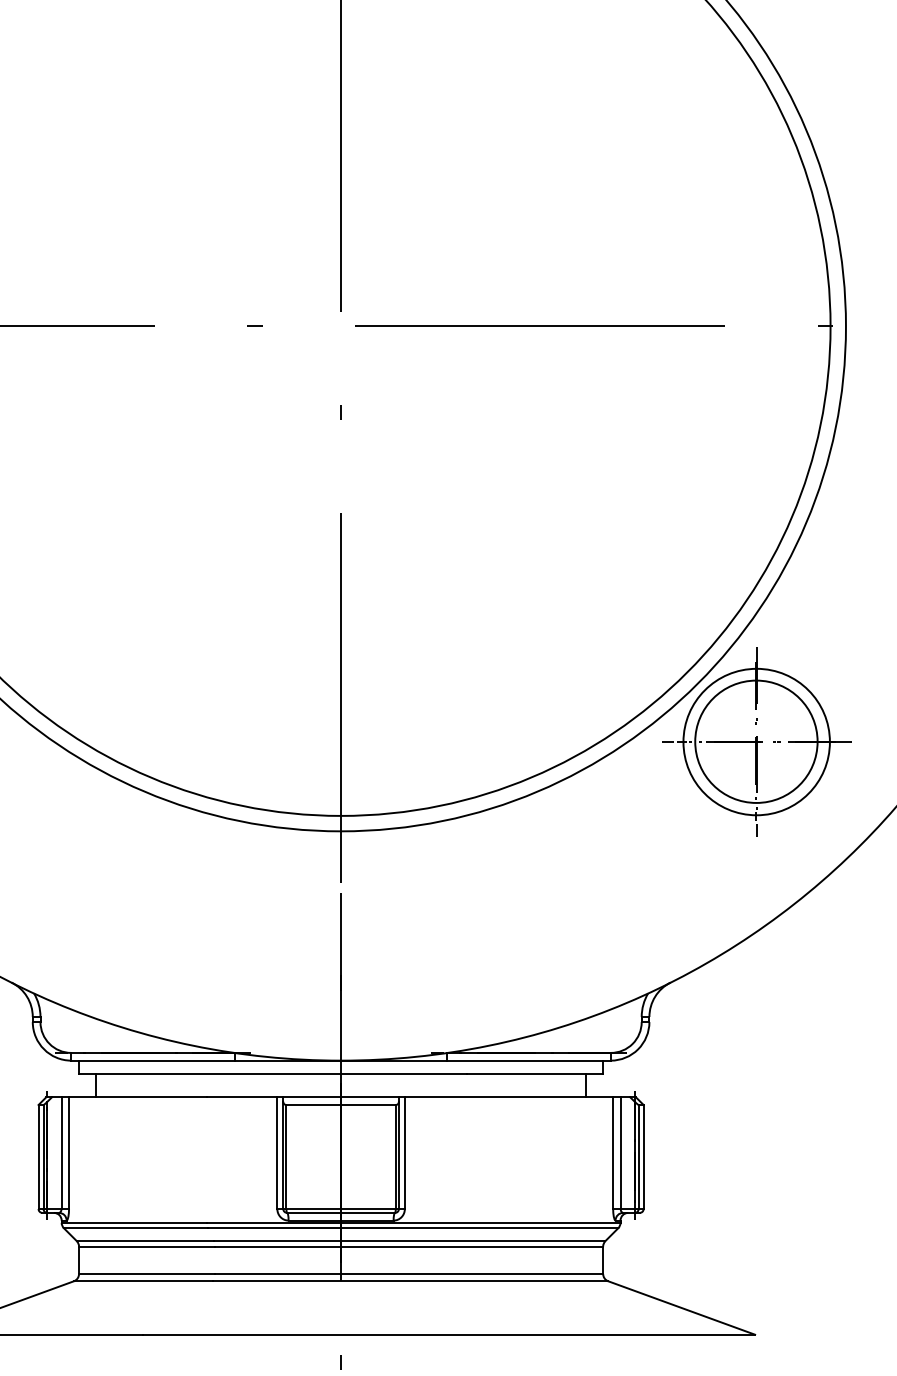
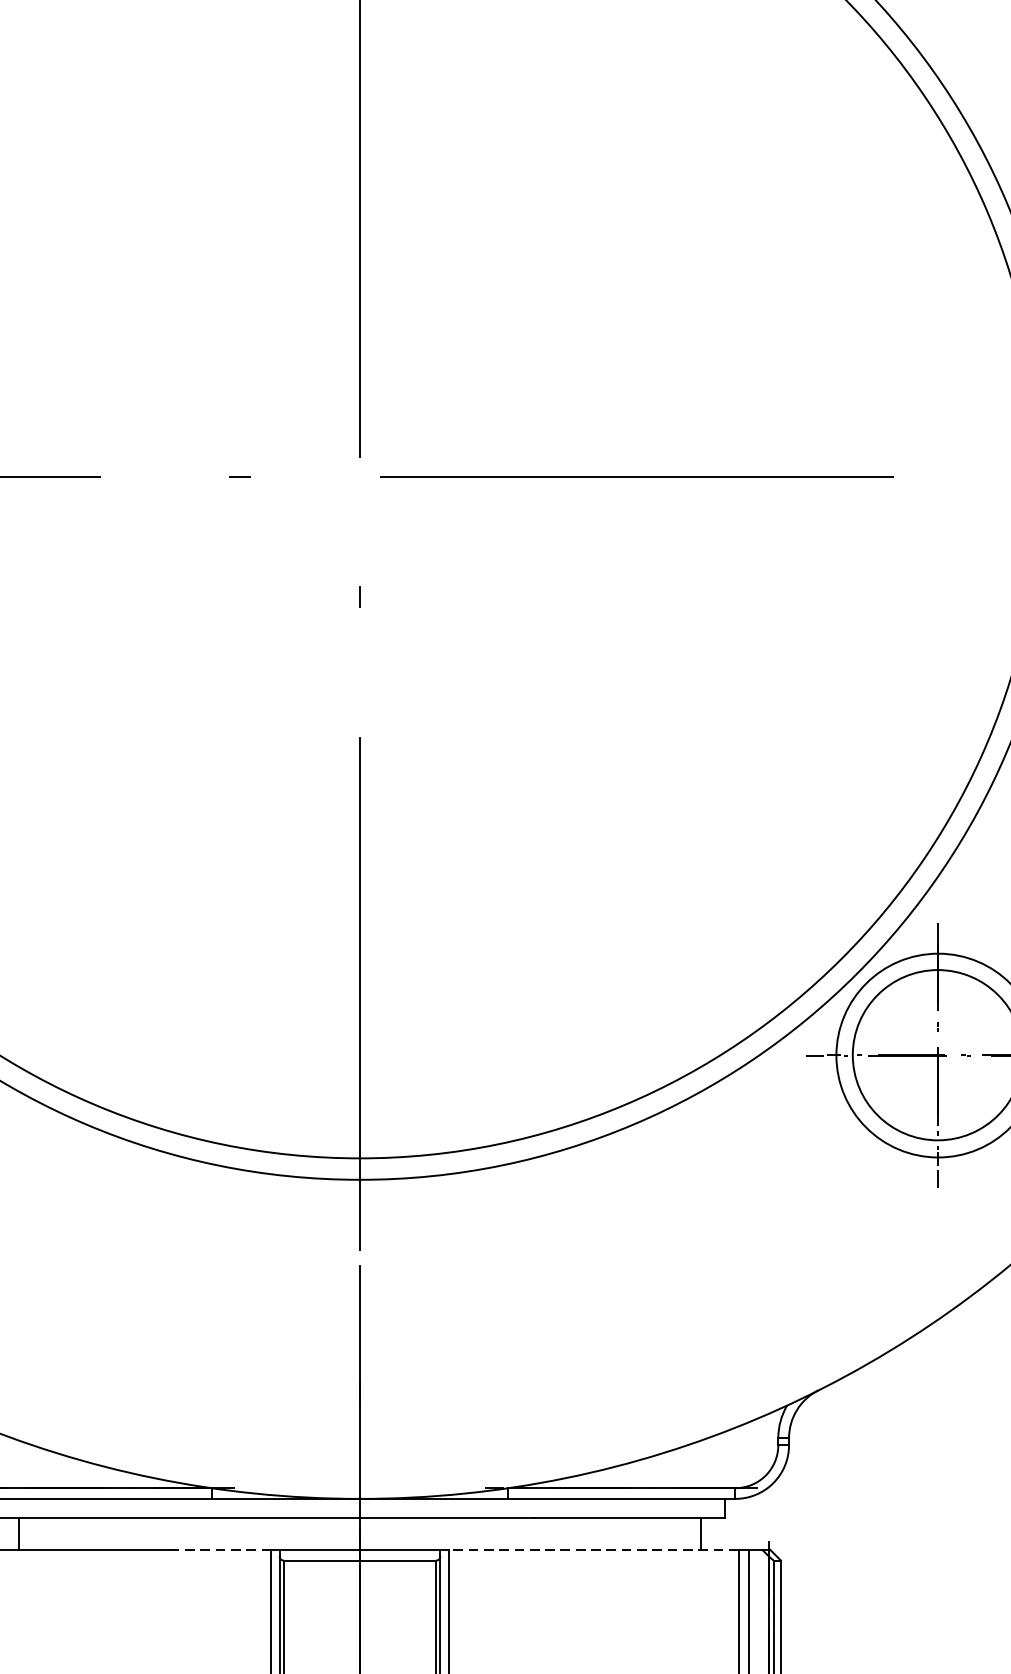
line: (241, 1097) -> (221, 1550), solid -> dashed
line: (508, 1097) -> (592, 1550), solid -> dashed

